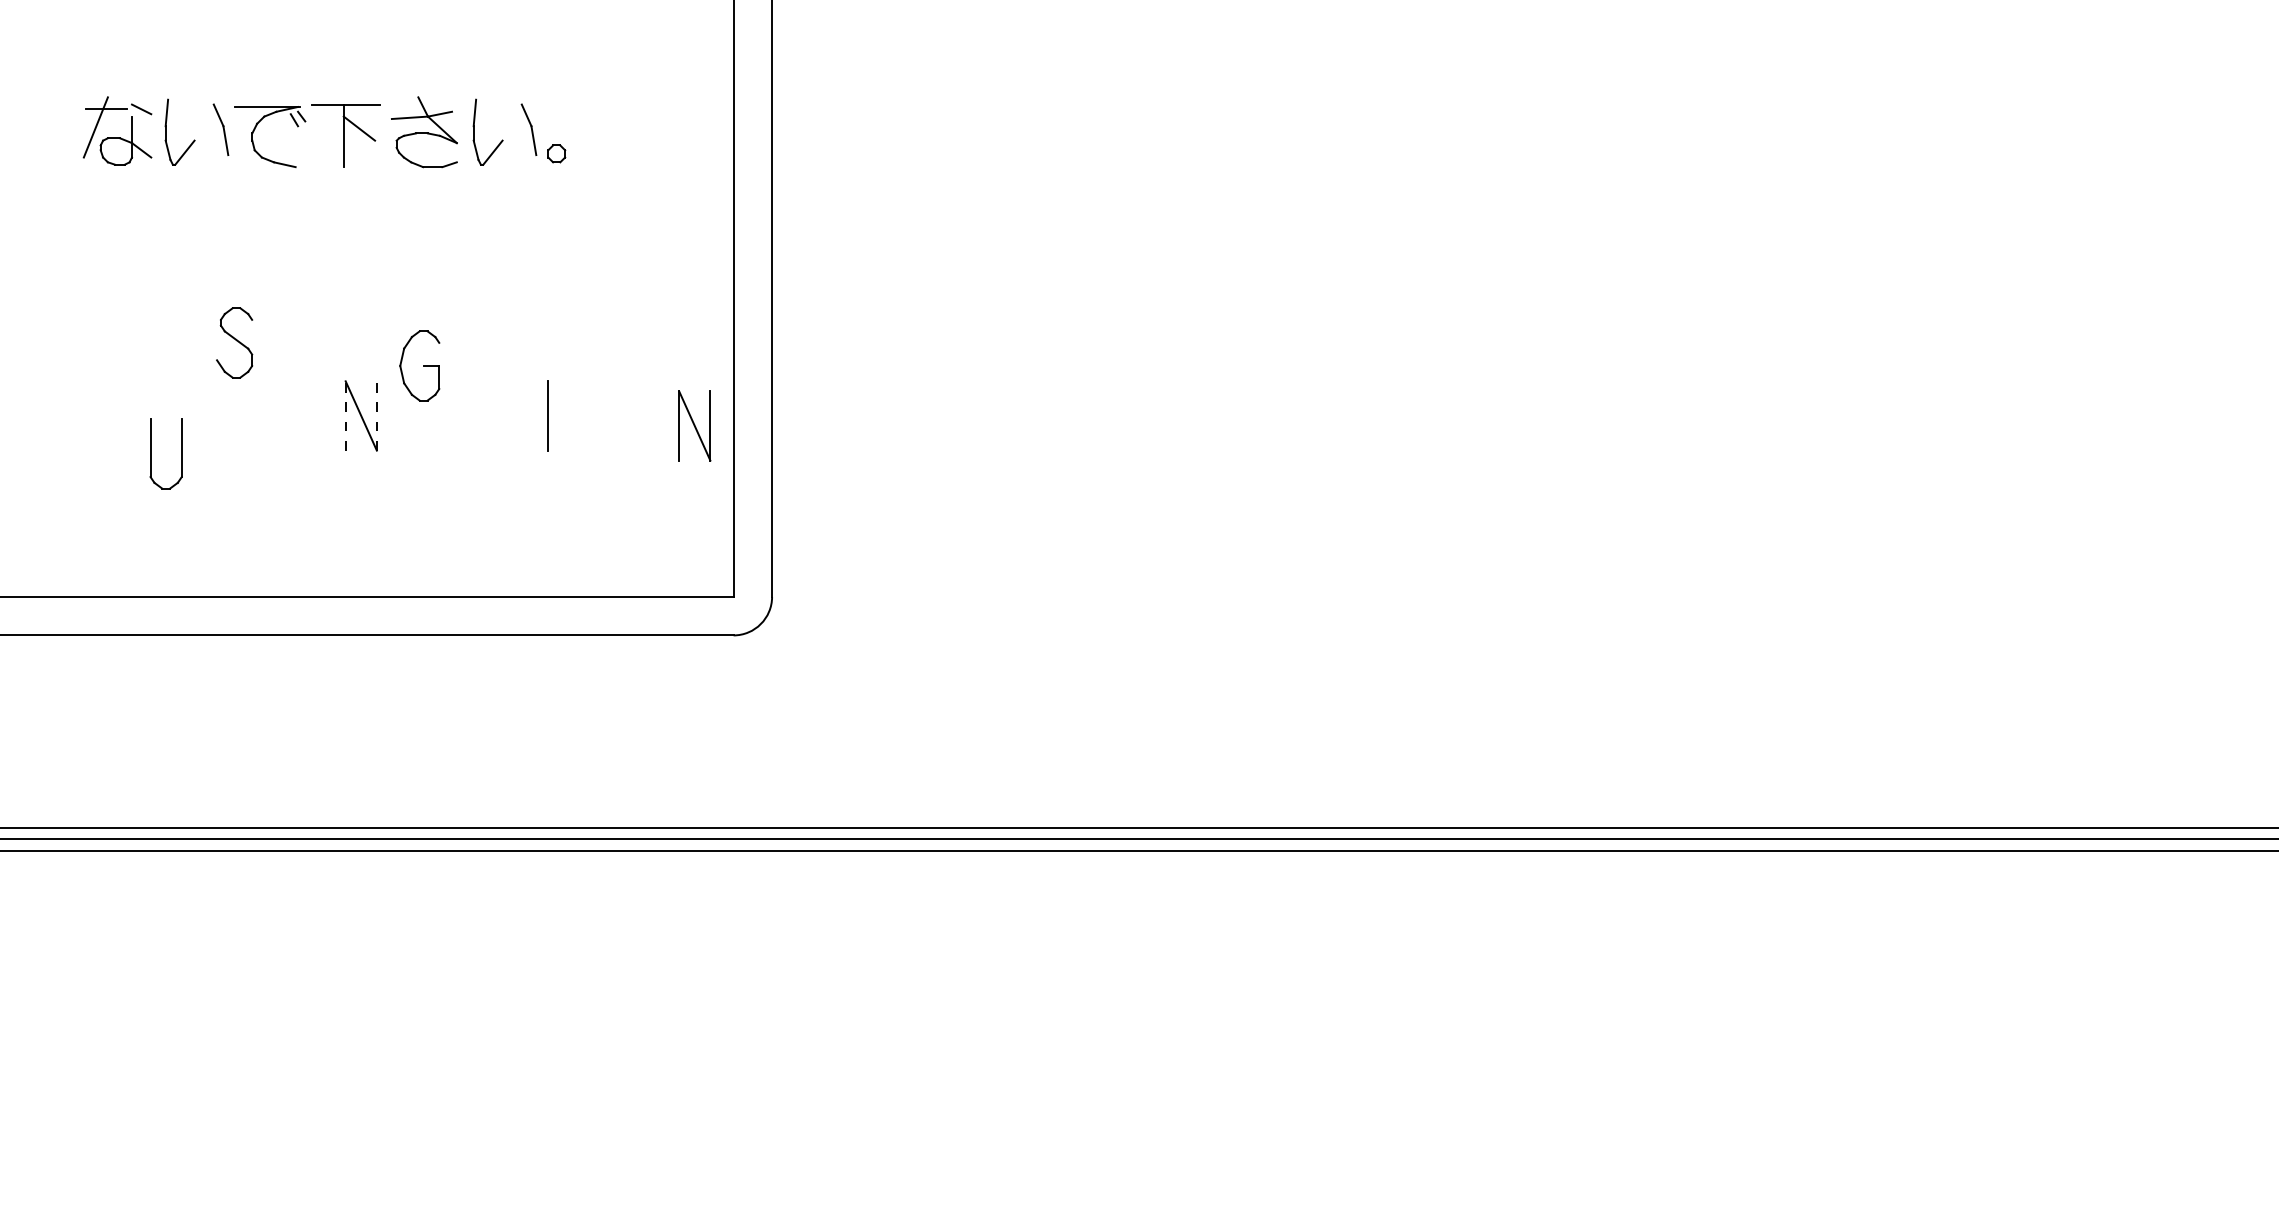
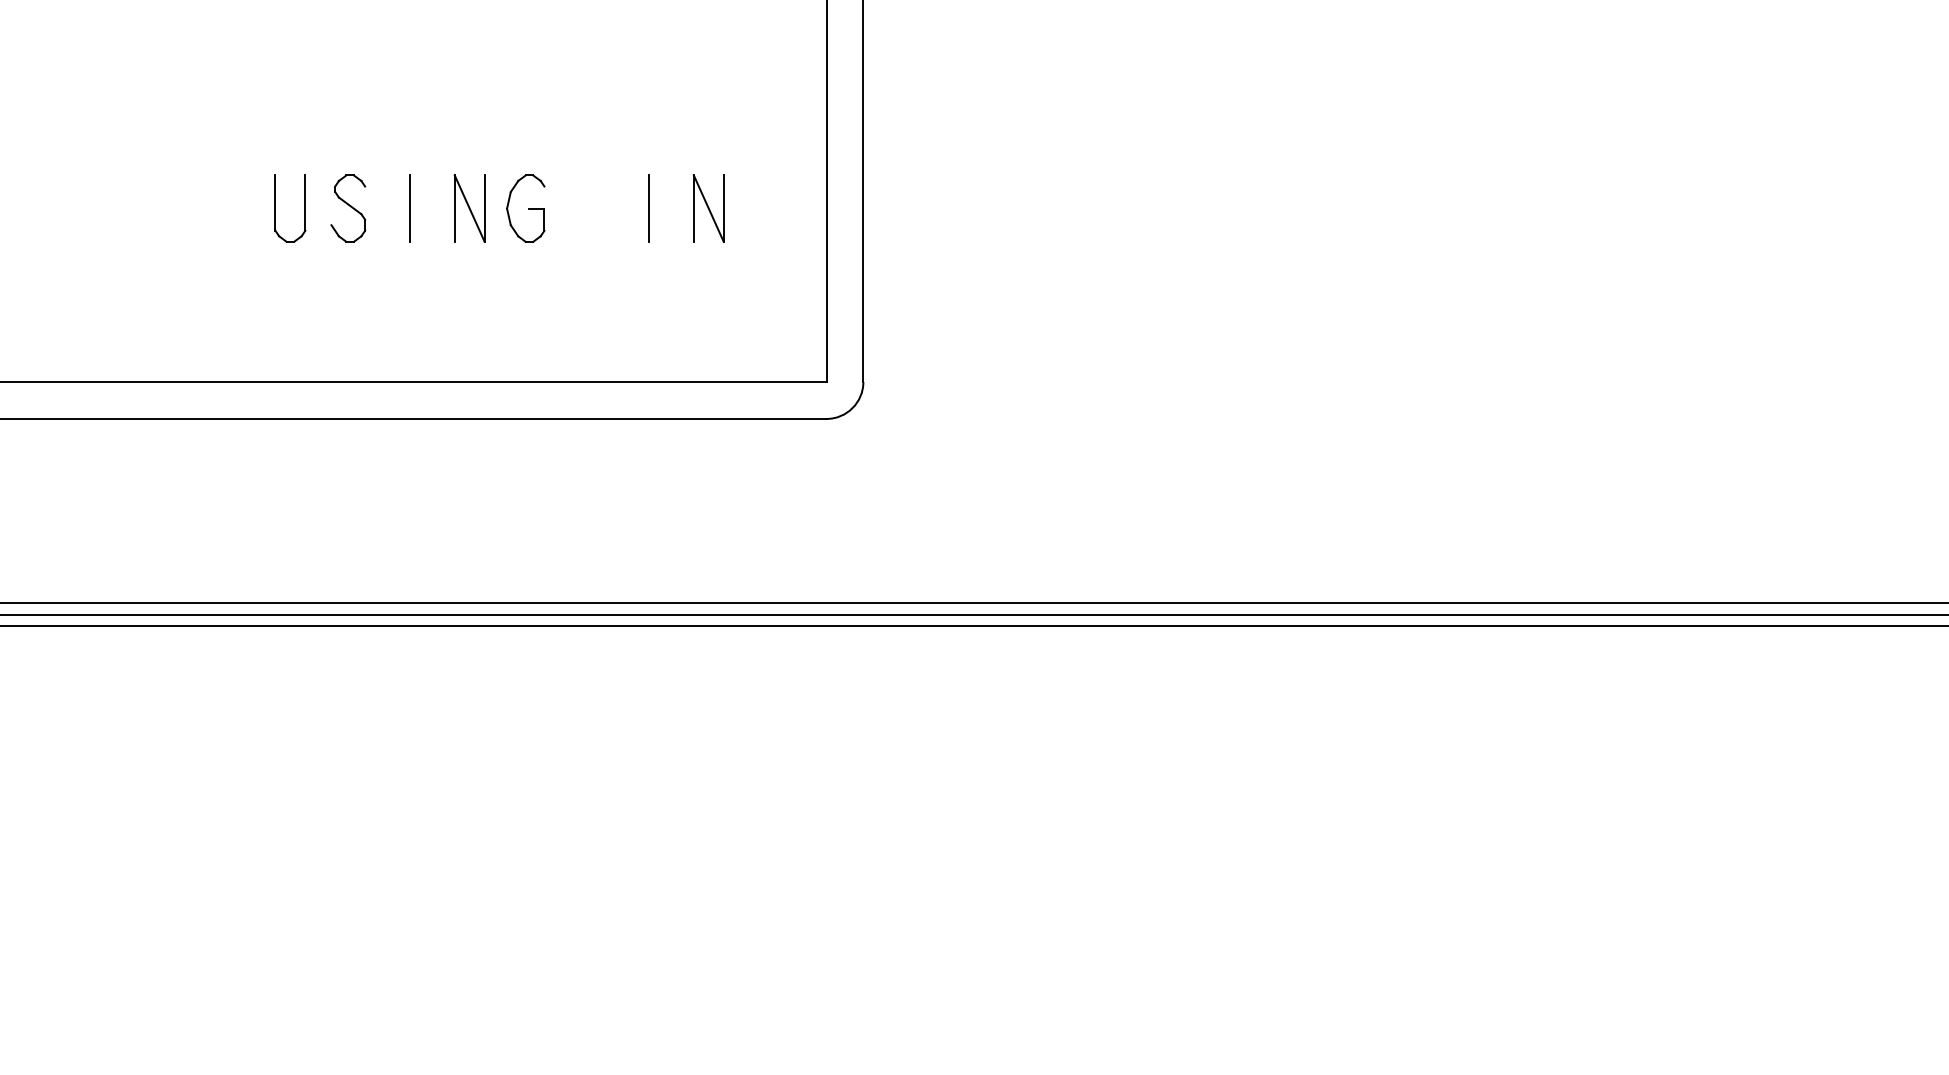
part: (234, 342) -> (348, 208), moved
part: (419, 365) -> (525, 208), moved
line: (298, 415) -> (409, 208), added
line: (345, 415) -> (454, 208), dashed -> solid
line: (376, 415) -> (484, 208), dashed -> solid
part: (694, 425) -> (708, 208), moved
part: (151, 453) -> (276, 208), moved

